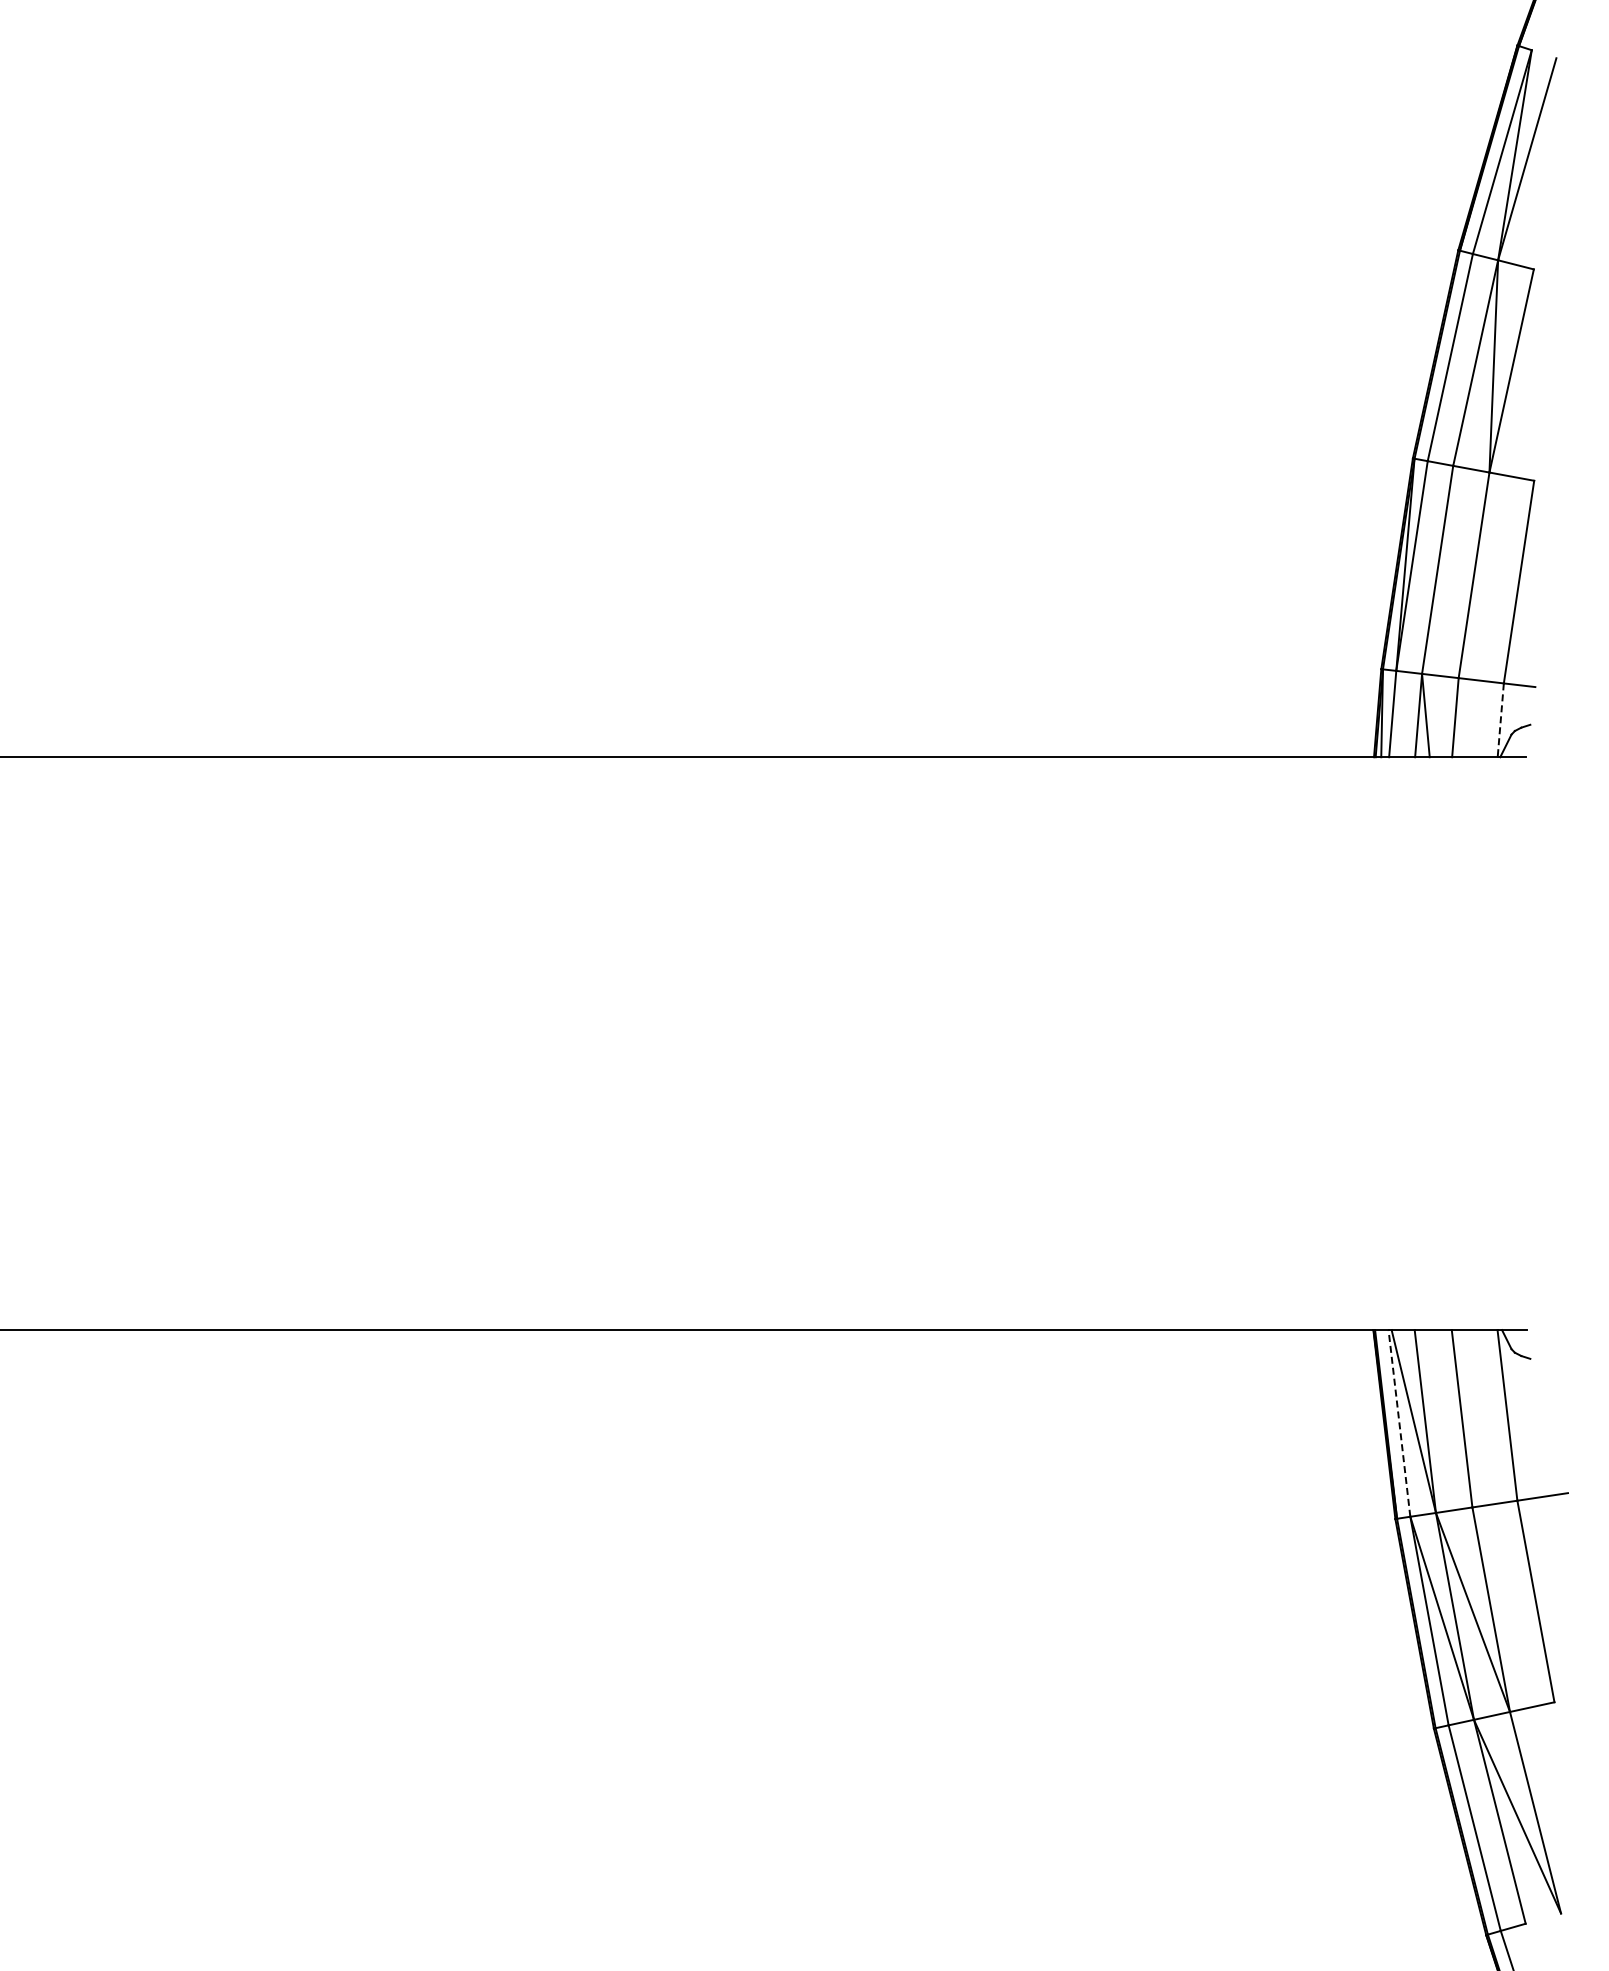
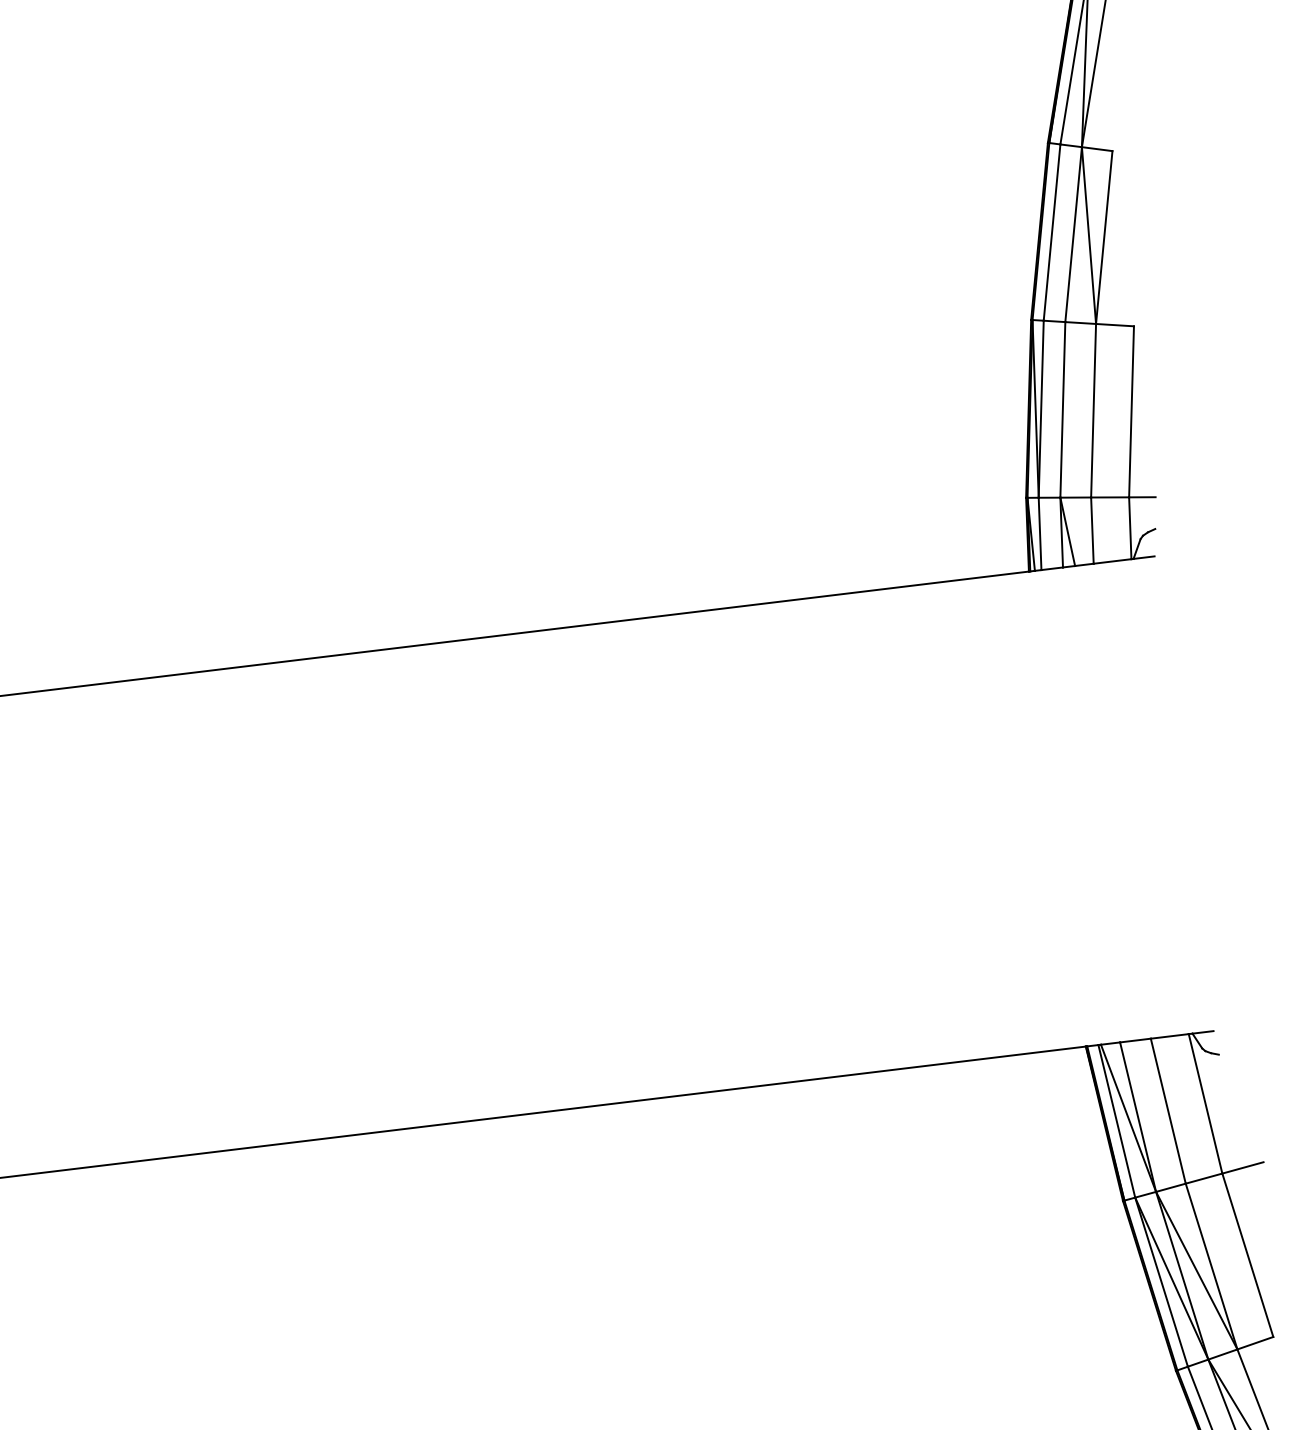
line: (1500, 720) -> (1130, 528), dashed -> solid
line: (1399, 1423) -> (1116, 1121), dashed -> solid

